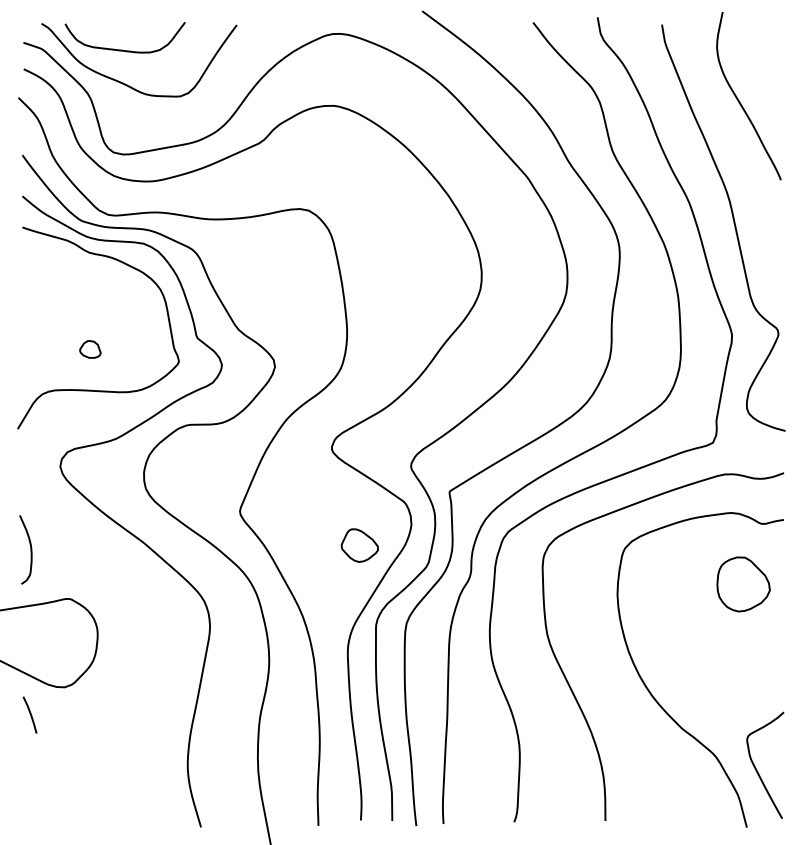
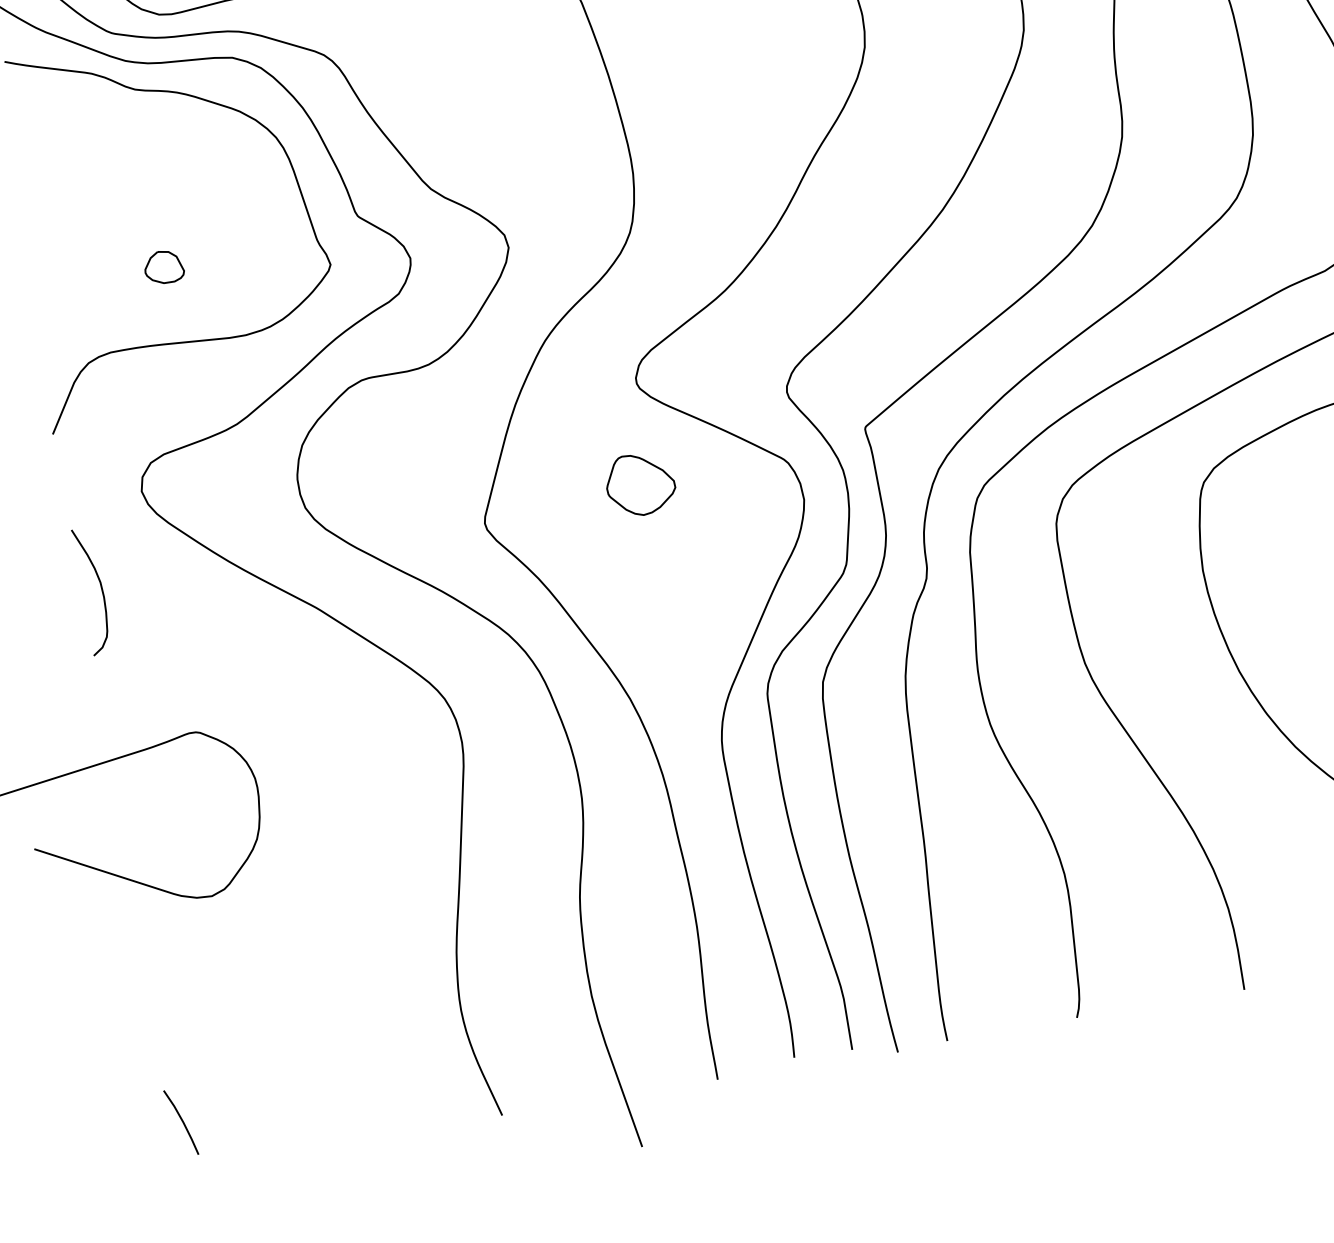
part: (359, 545) -> (639, 484), moved
curve: (30, 549) -> (100, 589), moved
line: (29, 714) -> (180, 1121), moved

